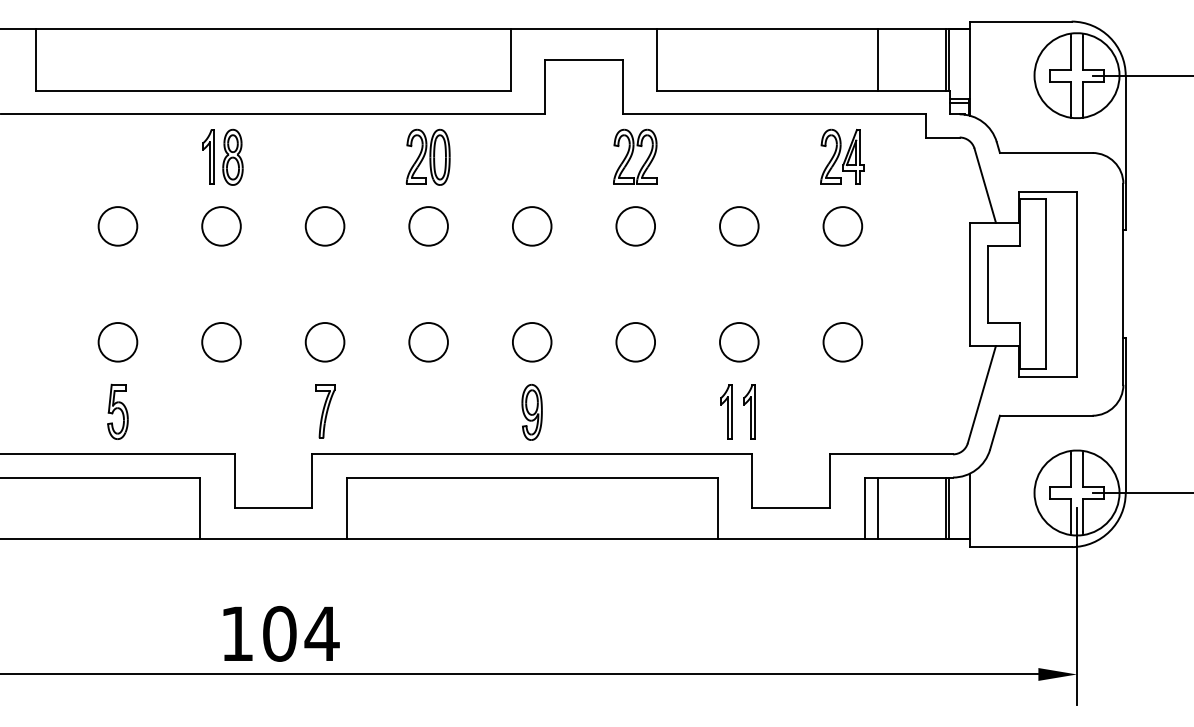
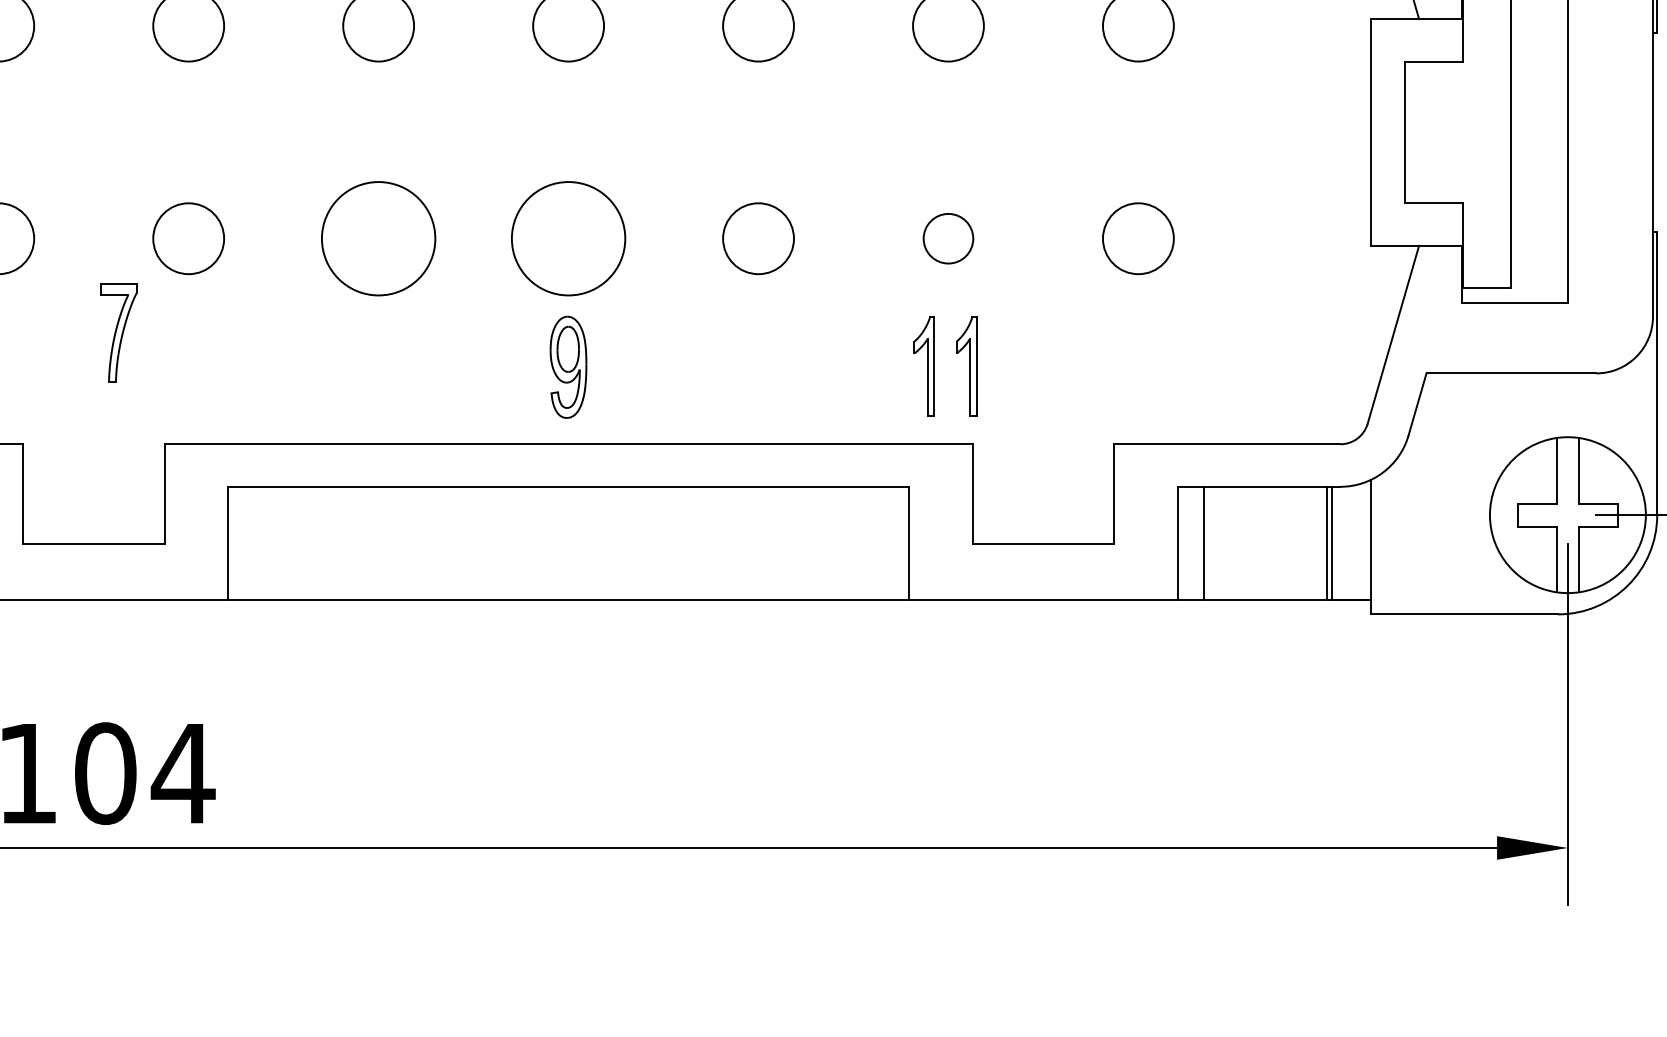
circle: (428, 342) -> (378, 239), size x1.6
circle: (531, 342) -> (567, 239), size x1.6
circle: (739, 342) -> (948, 239), size x0.7
part: (325, 411) -> (119, 332), moved

